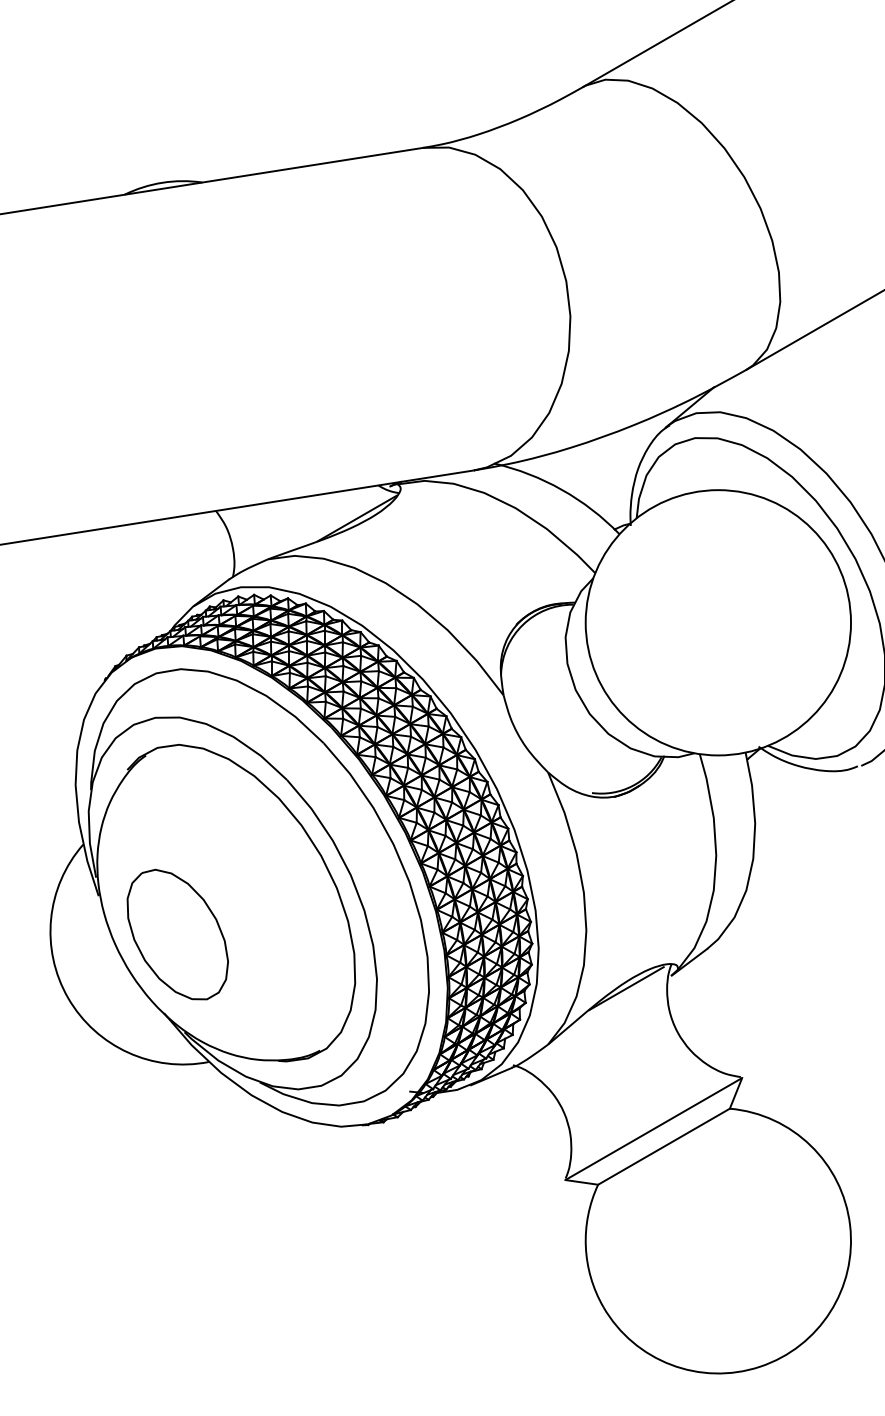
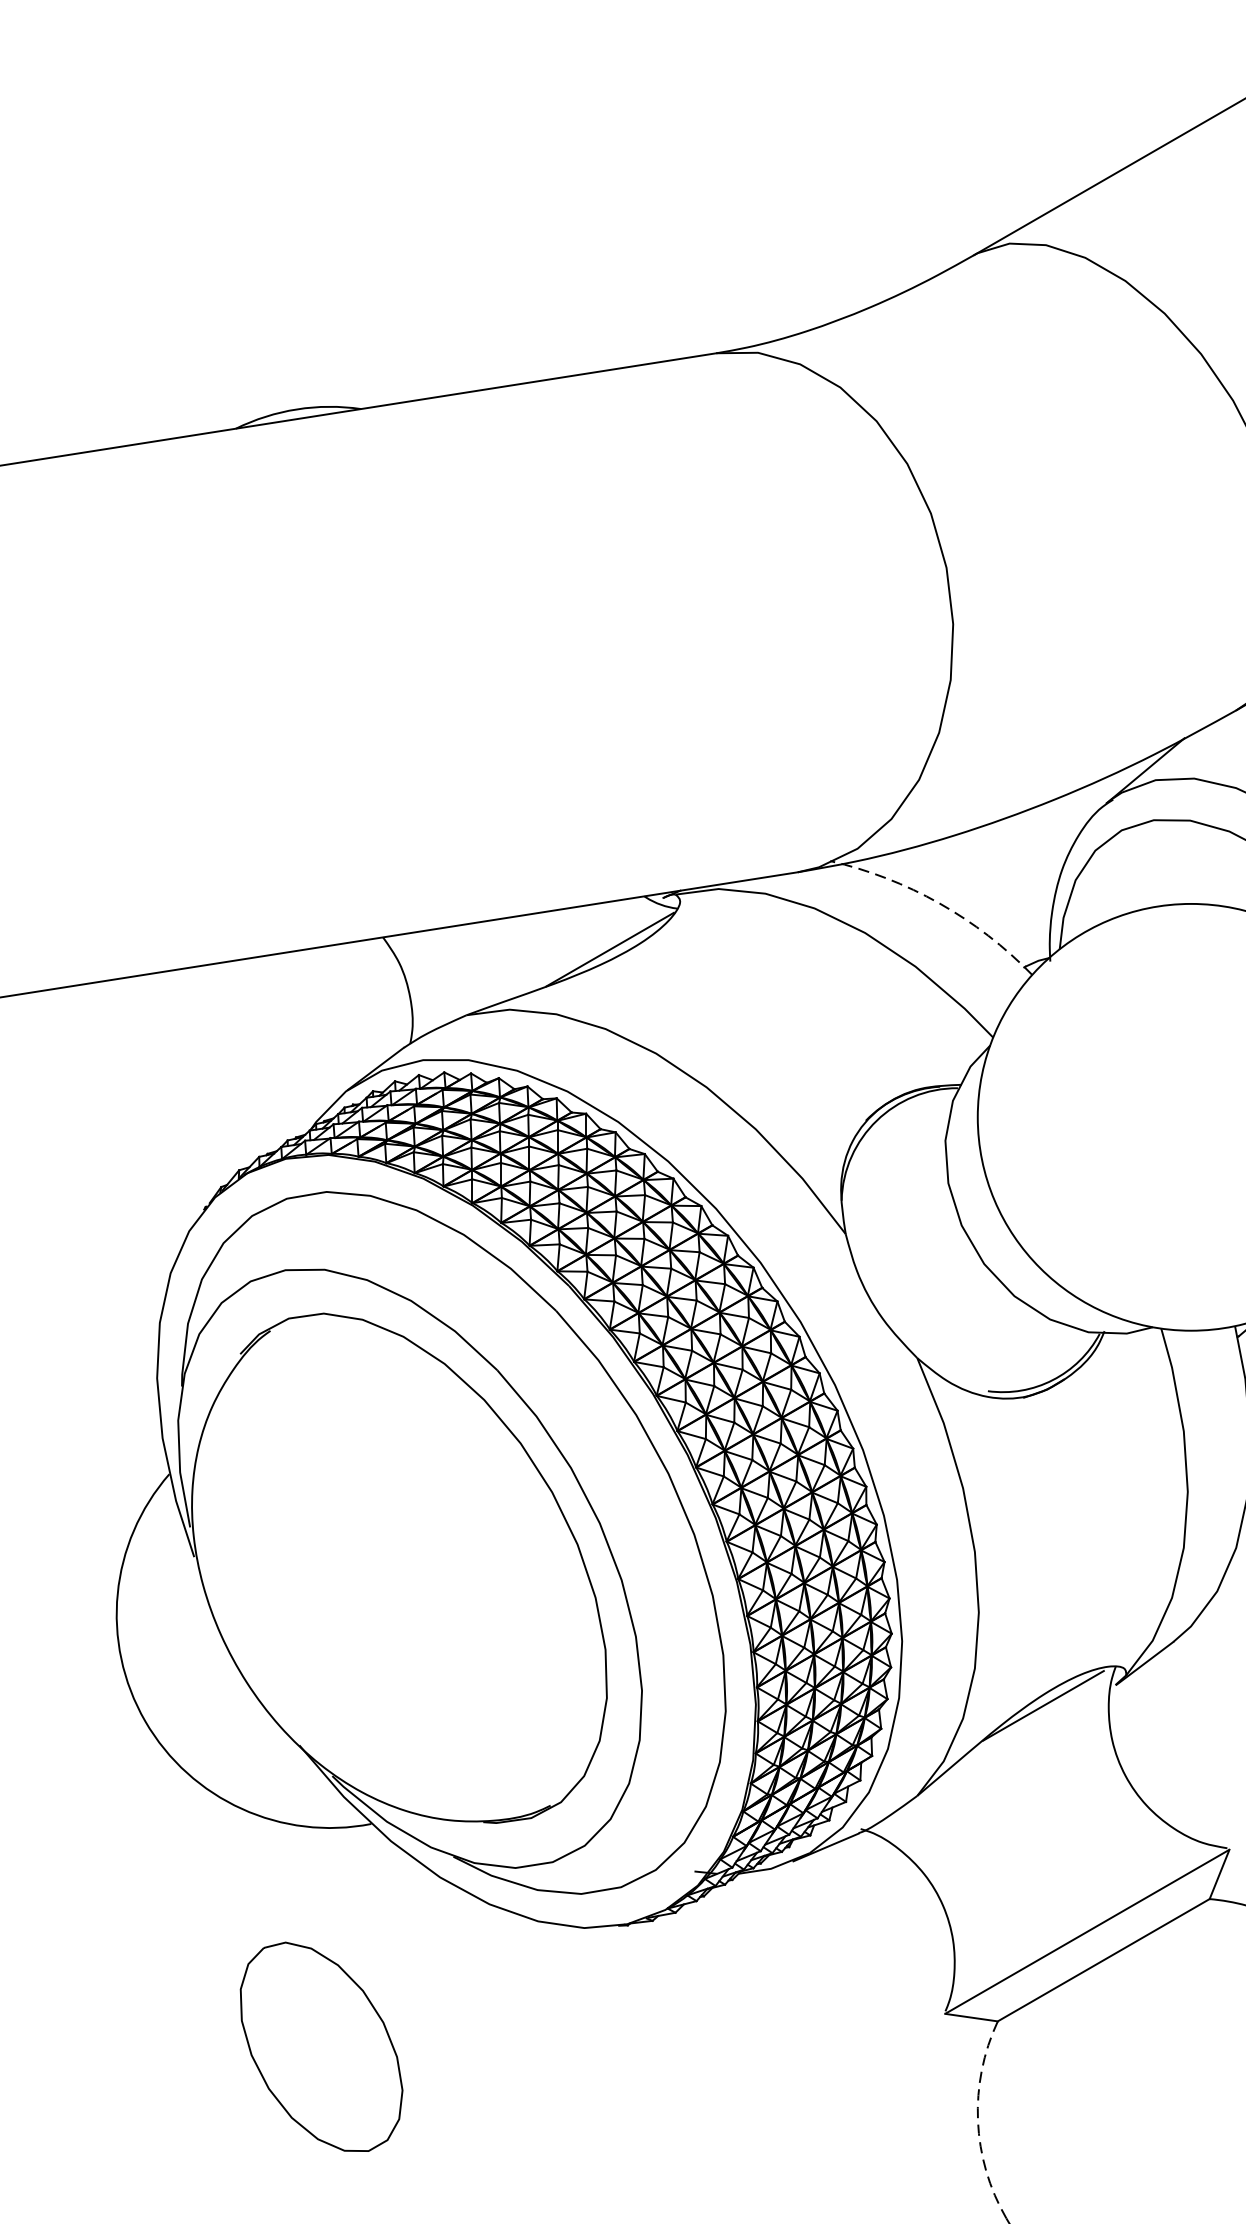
arc: (561, 489) -> (938, 902), solid -> dashed
part: (177, 934) -> (321, 2046), moved
arc: (585, 1246) -> (977, 2120), solid -> dashed

